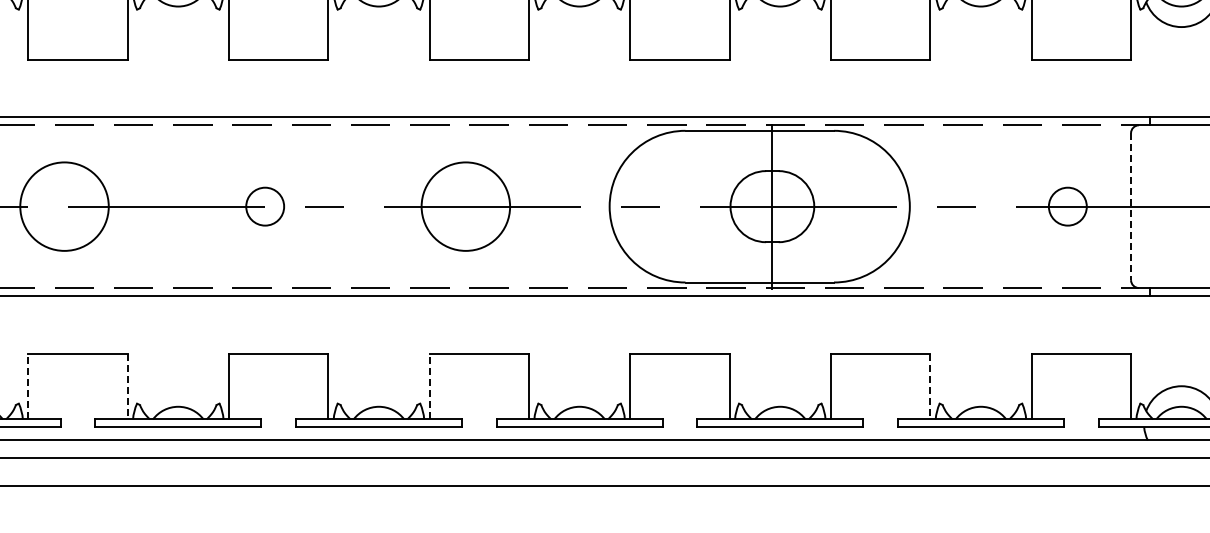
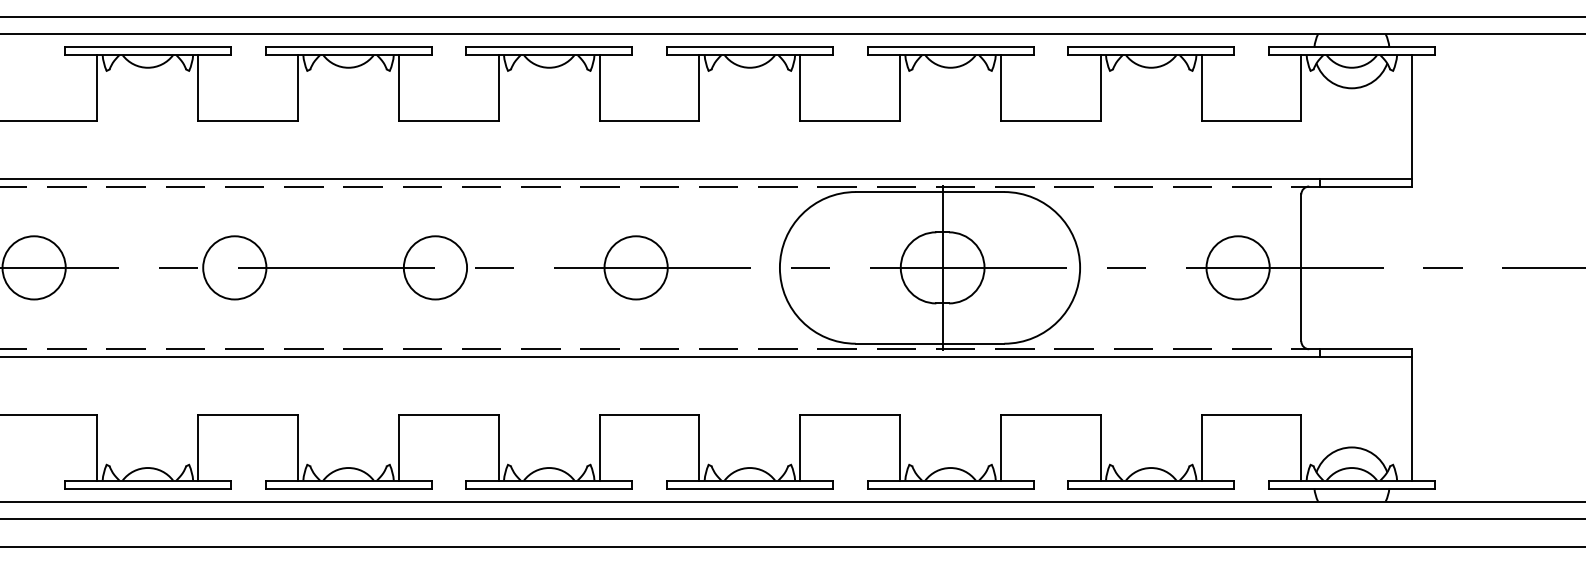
circle: (64, 206) -> (234, 267), size x0.71
circle: (265, 206) -> (435, 267), size x1.67
circle: (465, 206) -> (635, 267), size x0.71
circle: (1067, 206) -> (1237, 267), size x1.67
line: (1131, 207) -> (1301, 268), dashed -> solid
line: (28, 386) -> (198, 447), dashed -> solid
line: (128, 386) -> (298, 447), dashed -> solid
line: (429, 386) -> (599, 447), dashed -> solid
line: (930, 386) -> (1100, 447), dashed -> solid

